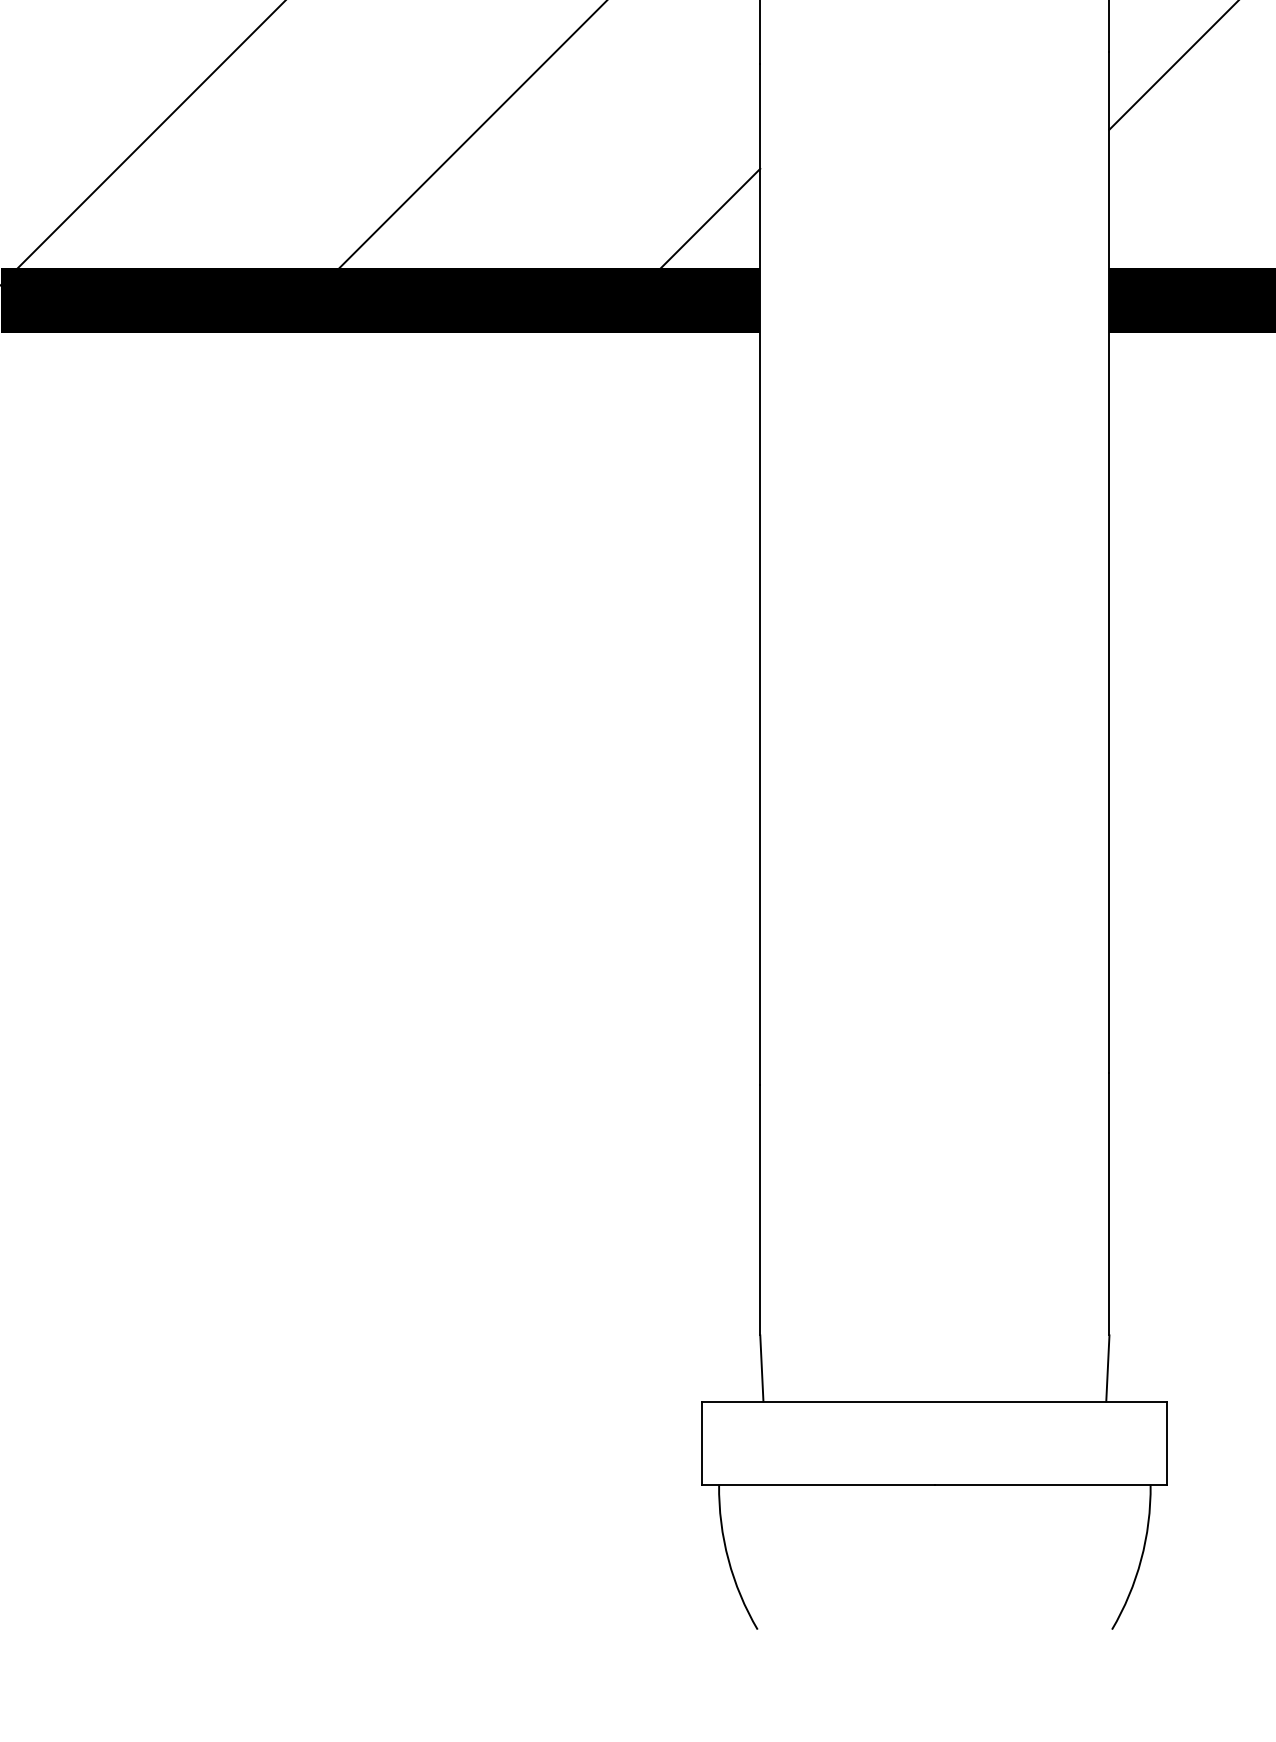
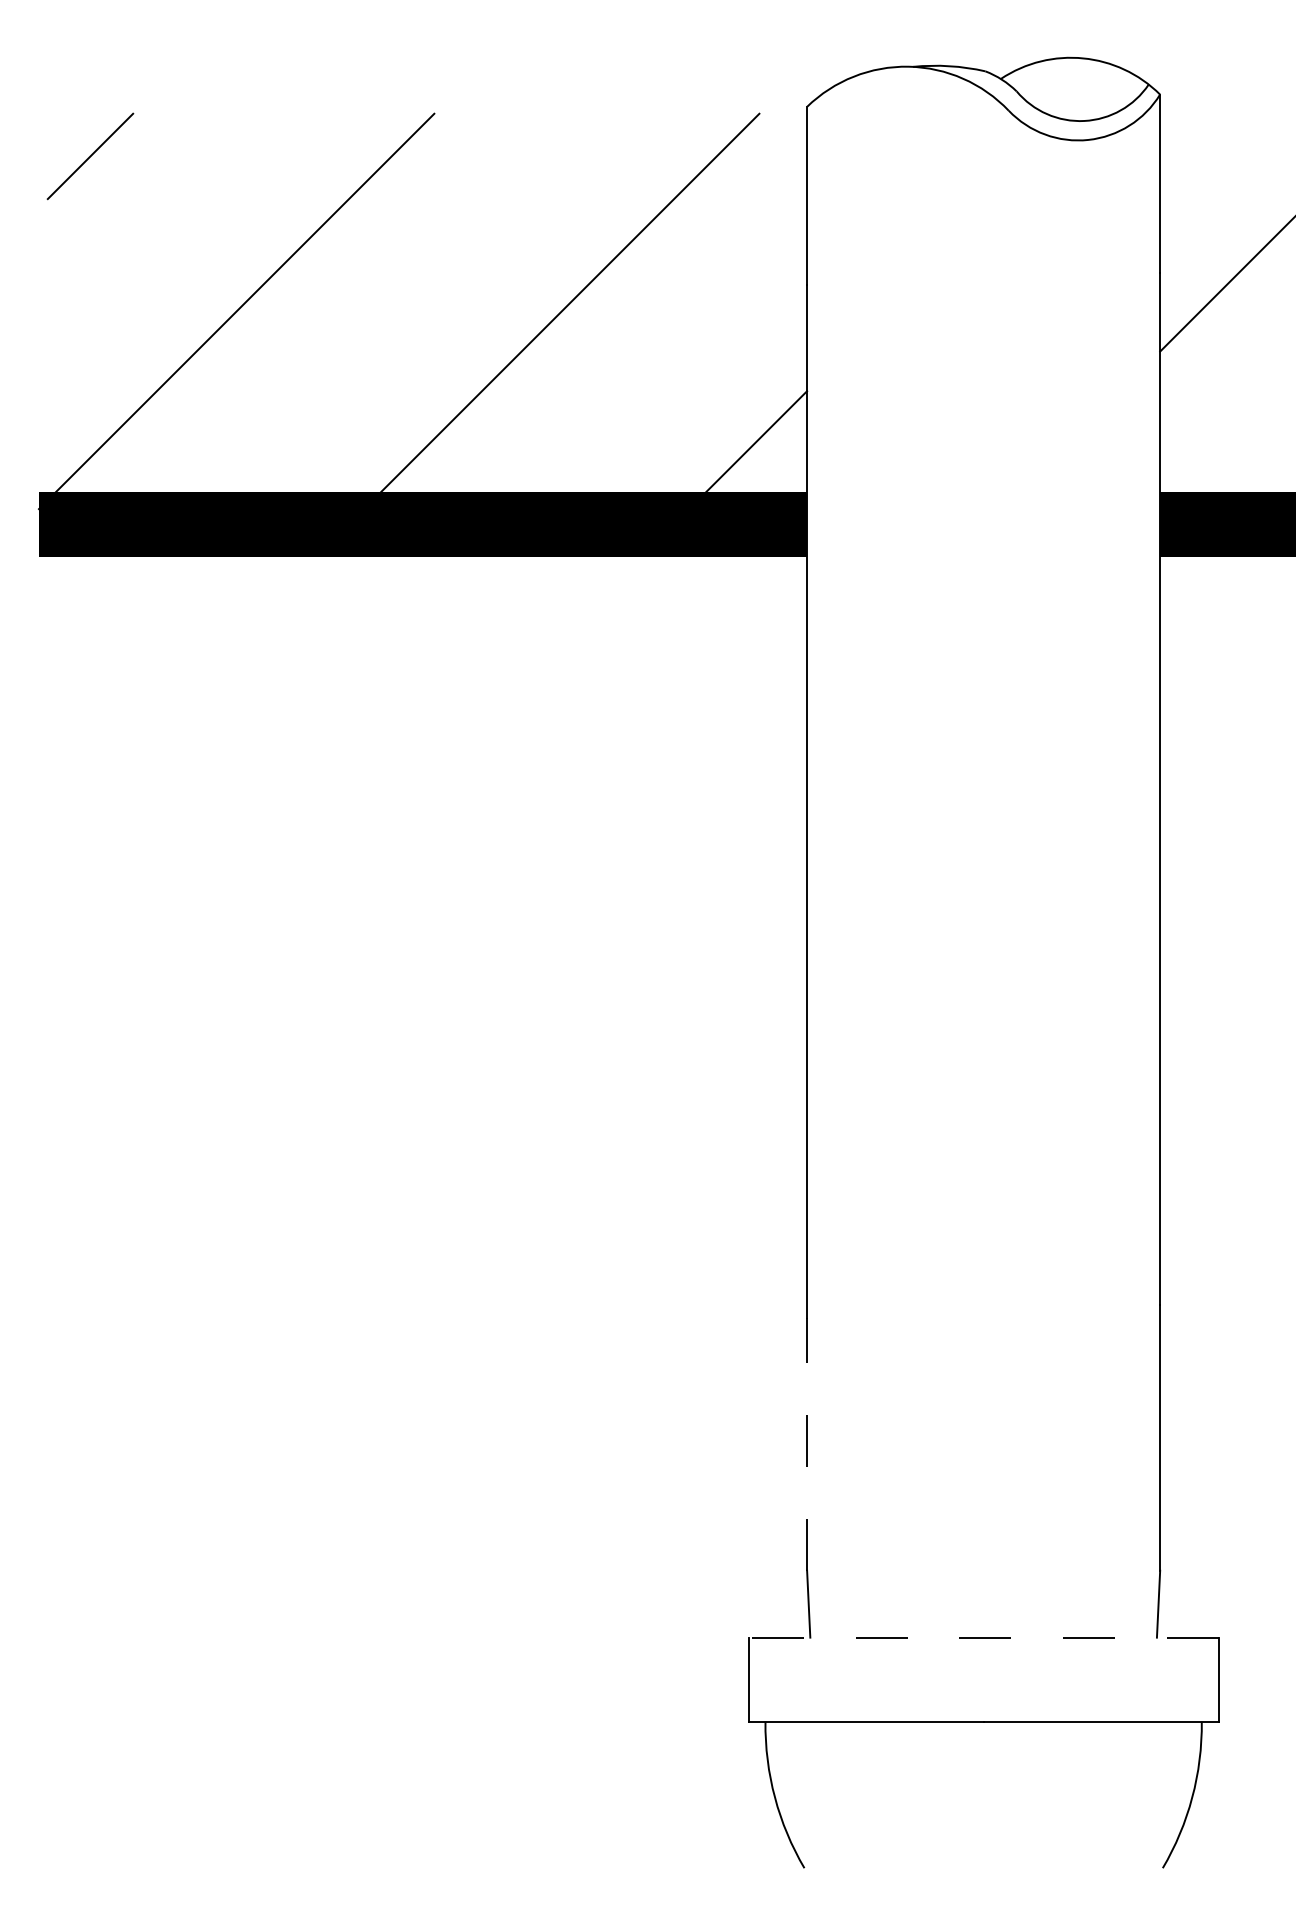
line: (760, 1210) -> (807, 1444), solid -> dashed
line: (934, 1401) -> (983, 1637), solid -> dashed

